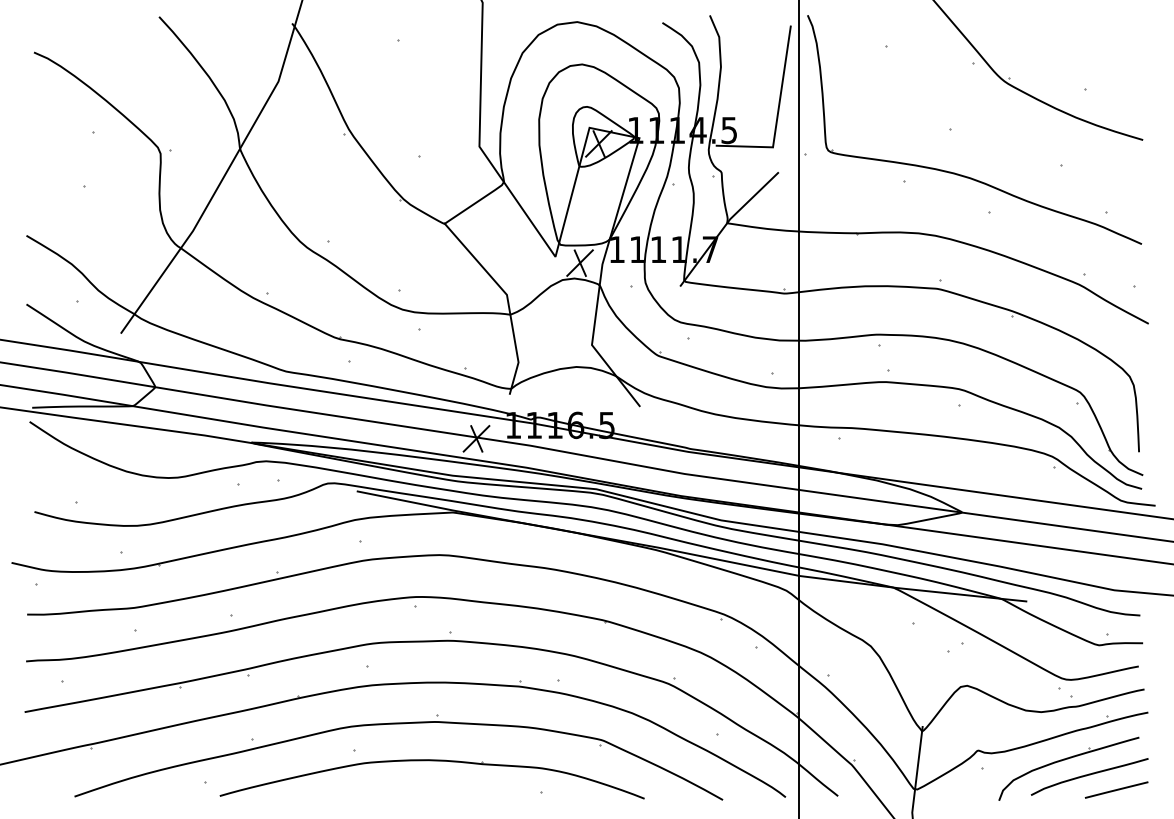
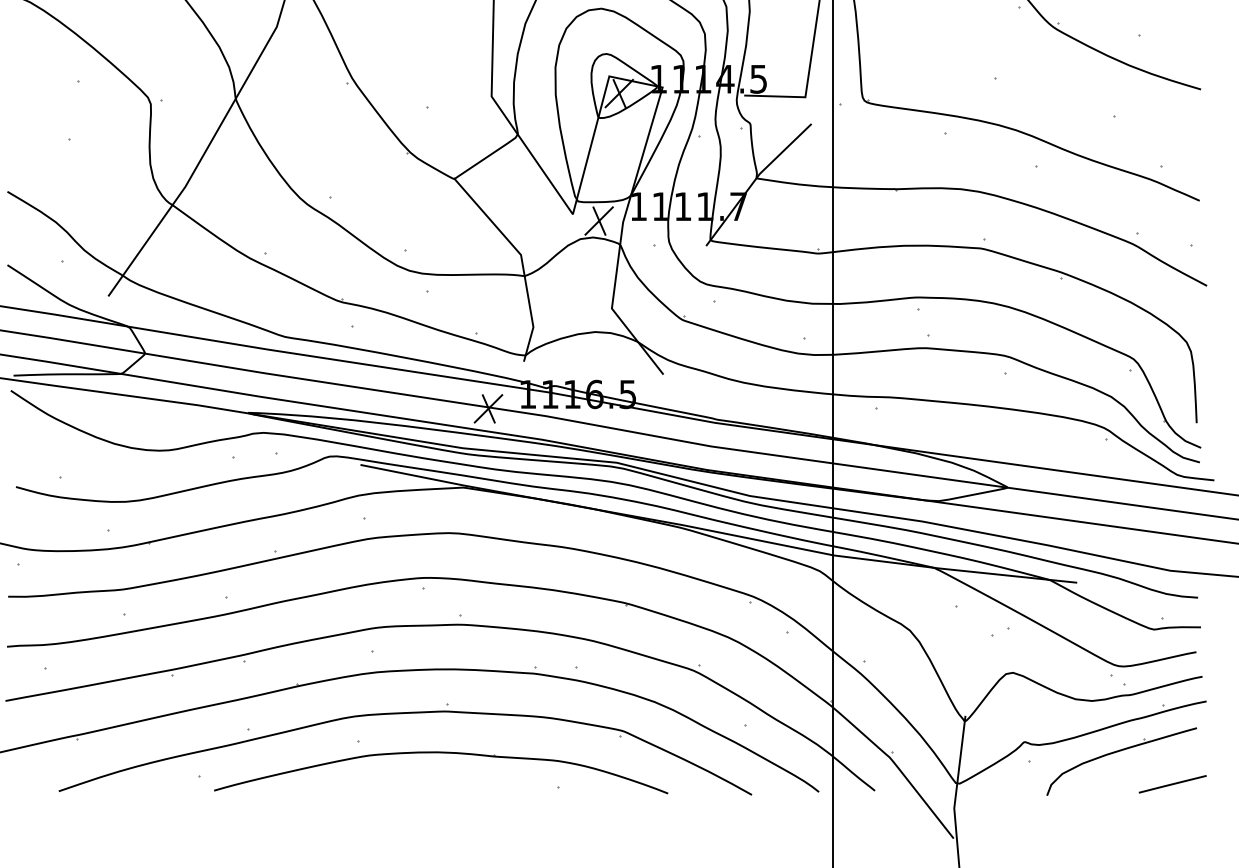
curve: (1089, 775) -> (1143, 768), removed

